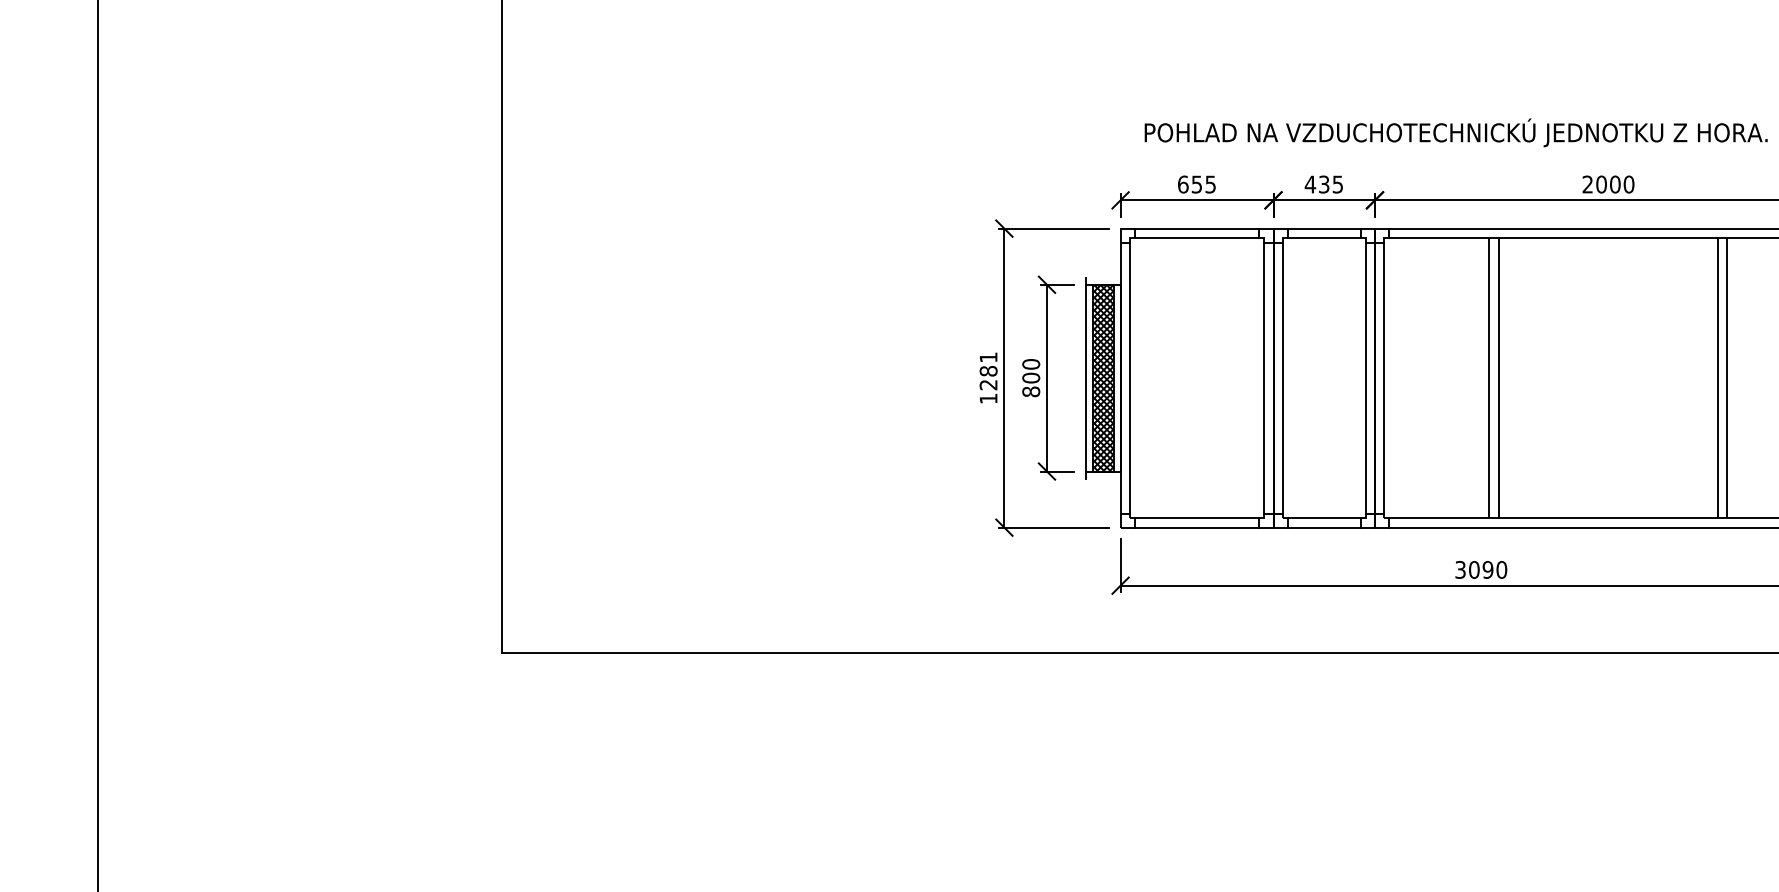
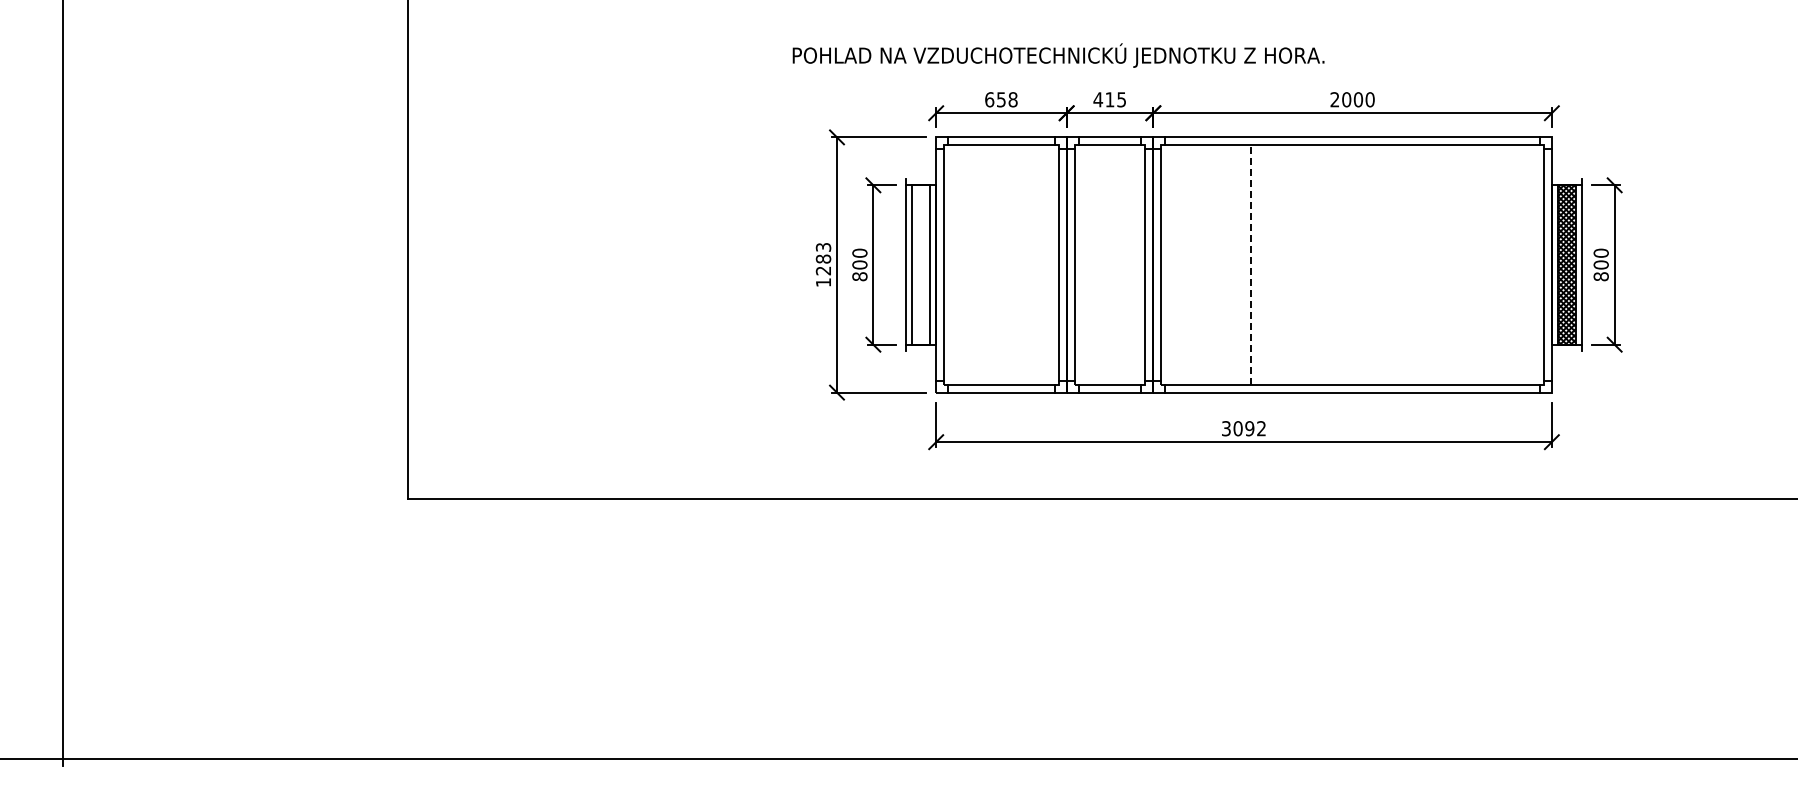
text: (1456, 132) -> (1058, 55), moved
text: (1210, 184) -> (1012, 99), 655 -> 658
text: (1323, 184) -> (1109, 99), 435 -> 415
text: (988, 357) -> (823, 247), 1281 -> 1283
hatch: (1103, 377) -> (921, 264), removed
line: (1498, 377) -> (1258, 264), removed
line: (1718, 377) -> (1446, 264), removed
line: (1727, 377) -> (1454, 264), removed
line: (1490, 378) -> (1251, 265), solid -> dashed
text: (1501, 569) -> (1261, 428), 3090 -> 3092

